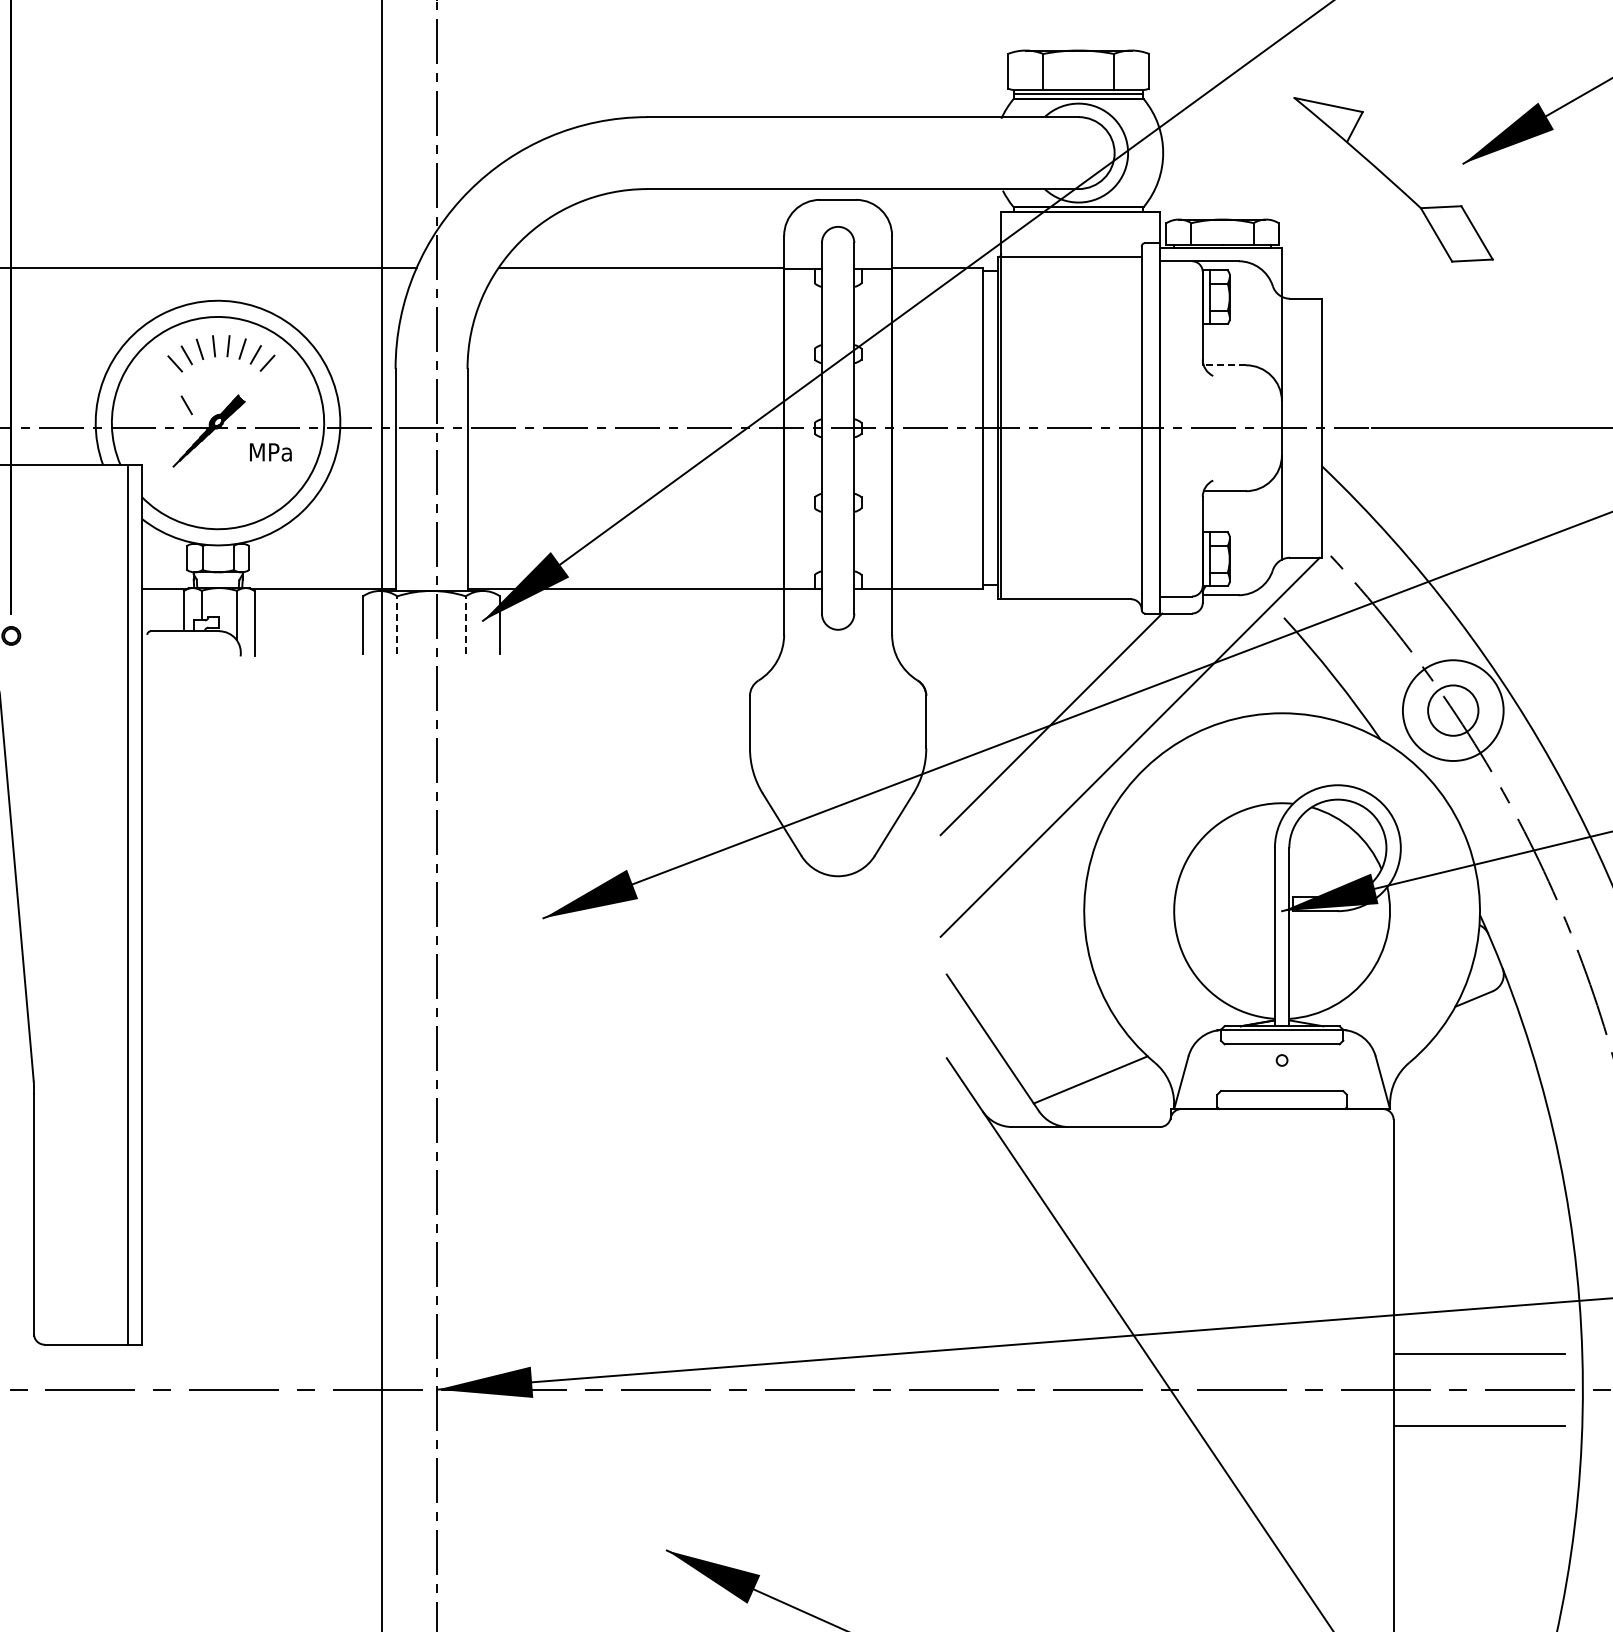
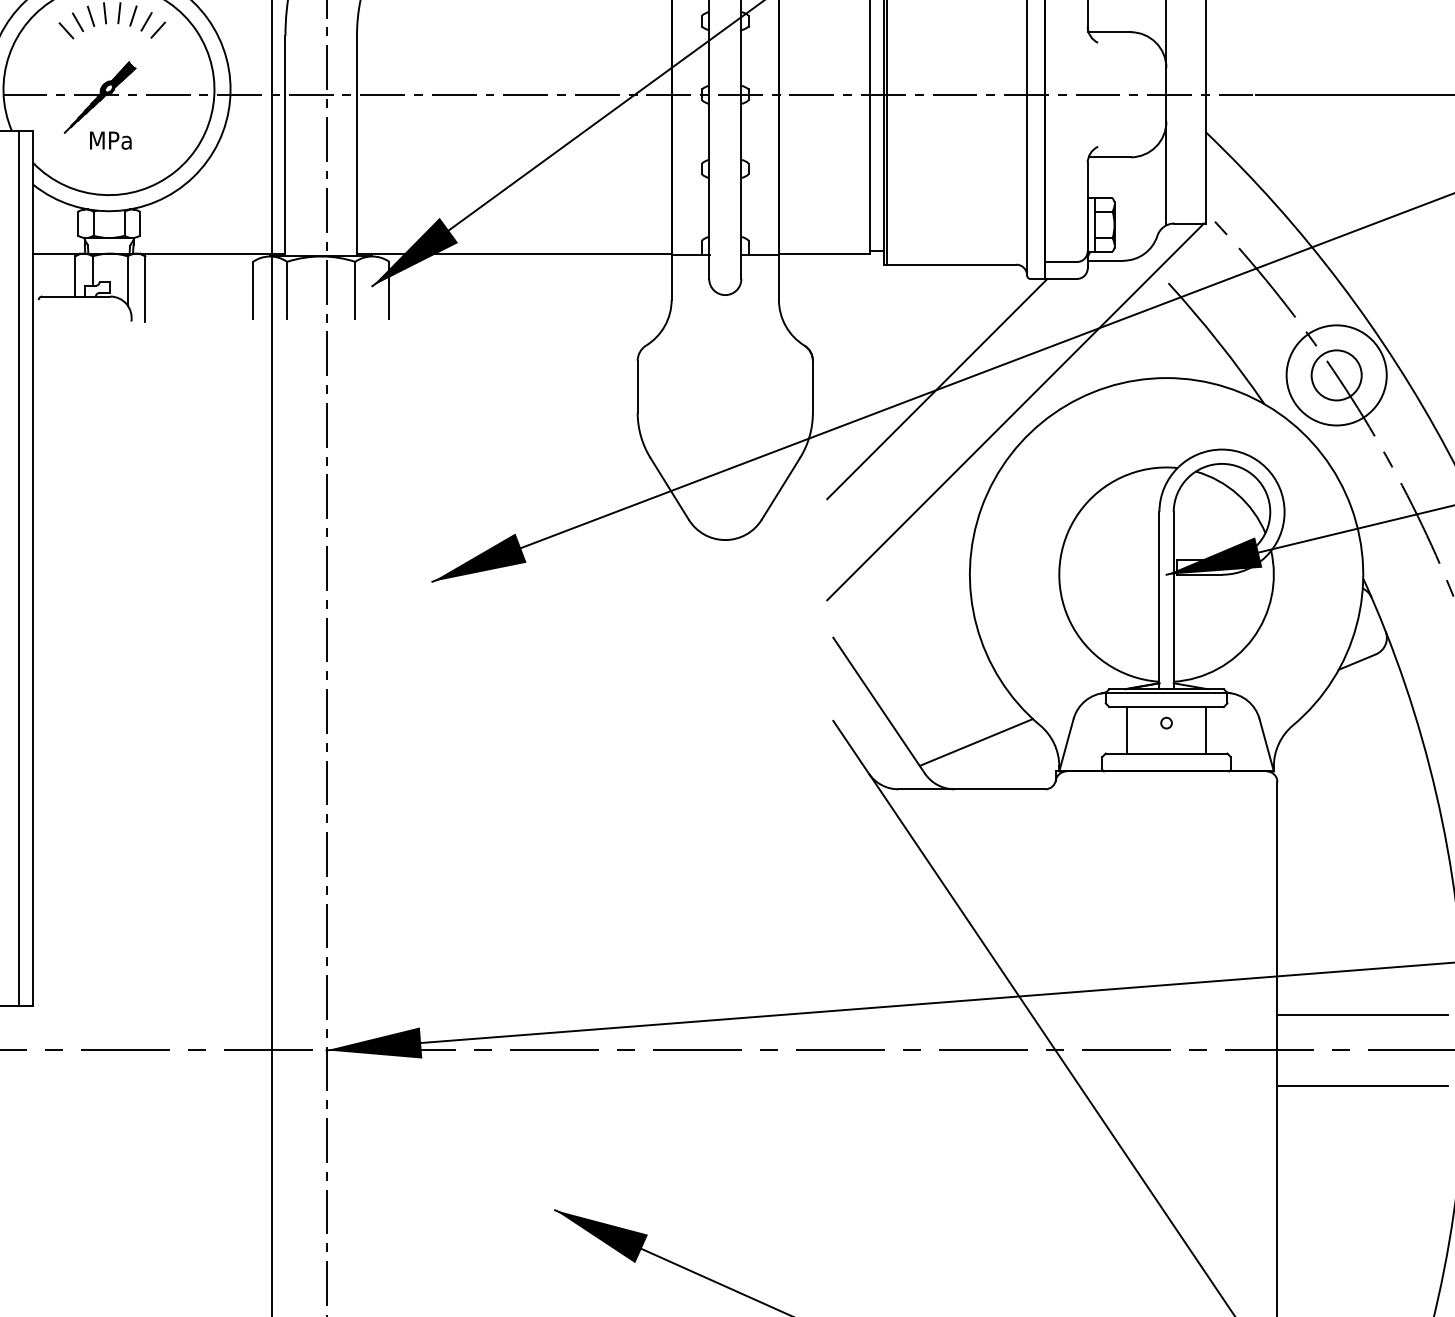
line: (1224, 365) -> (1109, 32), dashed -> solid
line: (186, 405) -> (77, 72), removed
text: (270, 452) -> (110, 140), moved
line: (397, 625) -> (287, 290), dashed -> solid
line: (465, 625) -> (354, 290), dashed -> solid
line: (1242, 1067) -> (1127, 730), added
line: (1321, 1067) -> (1205, 730), added

